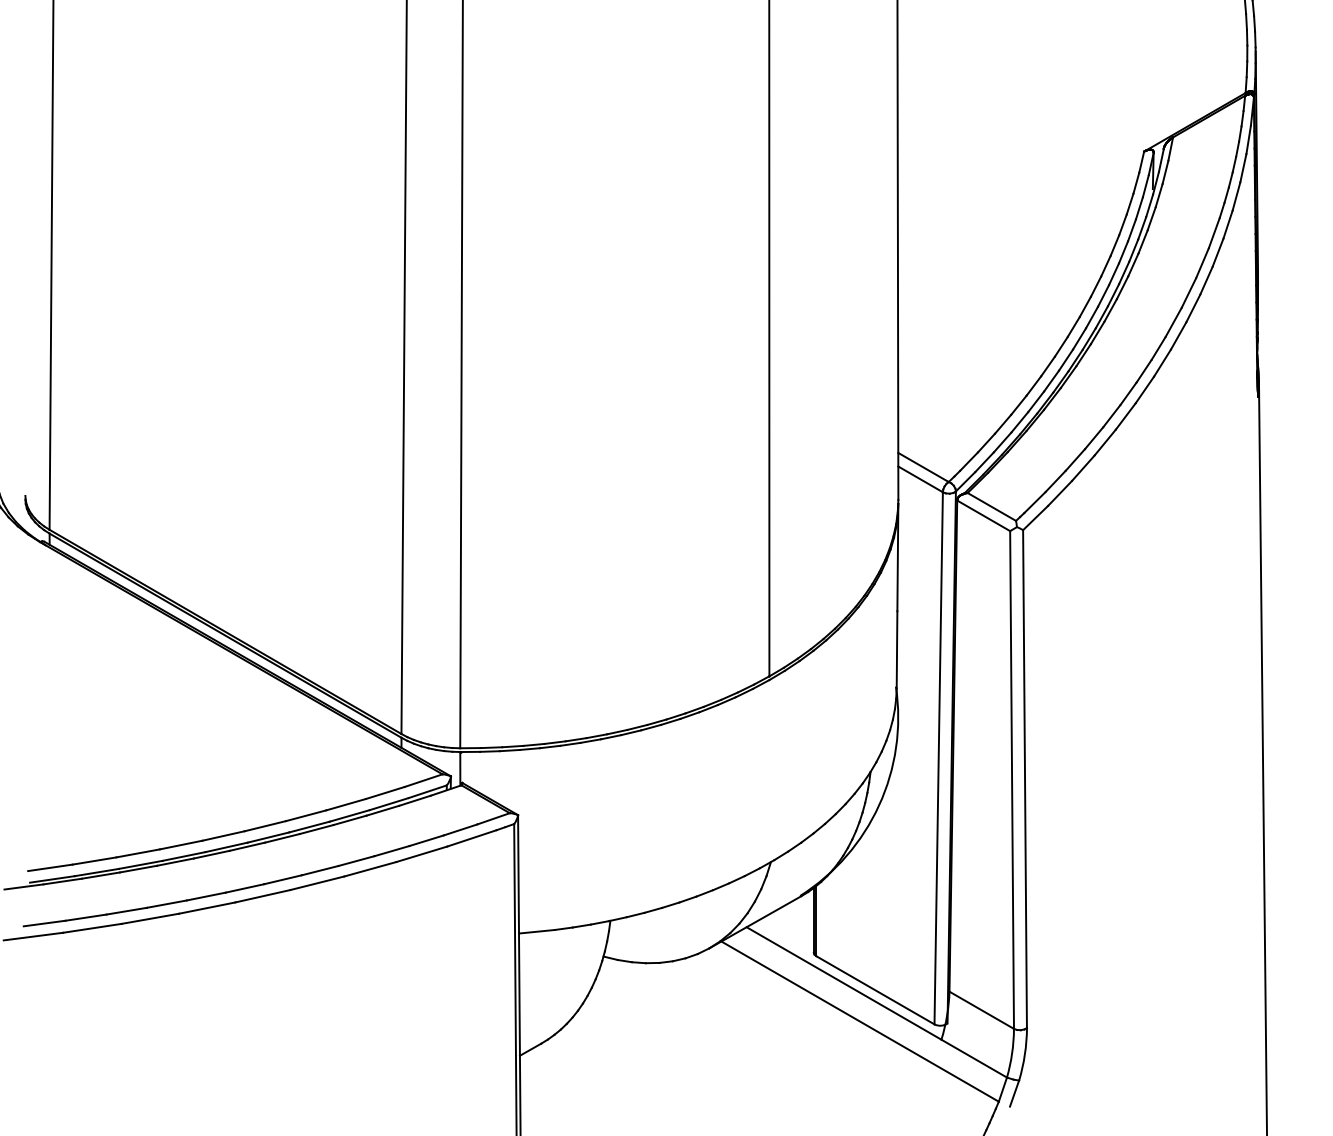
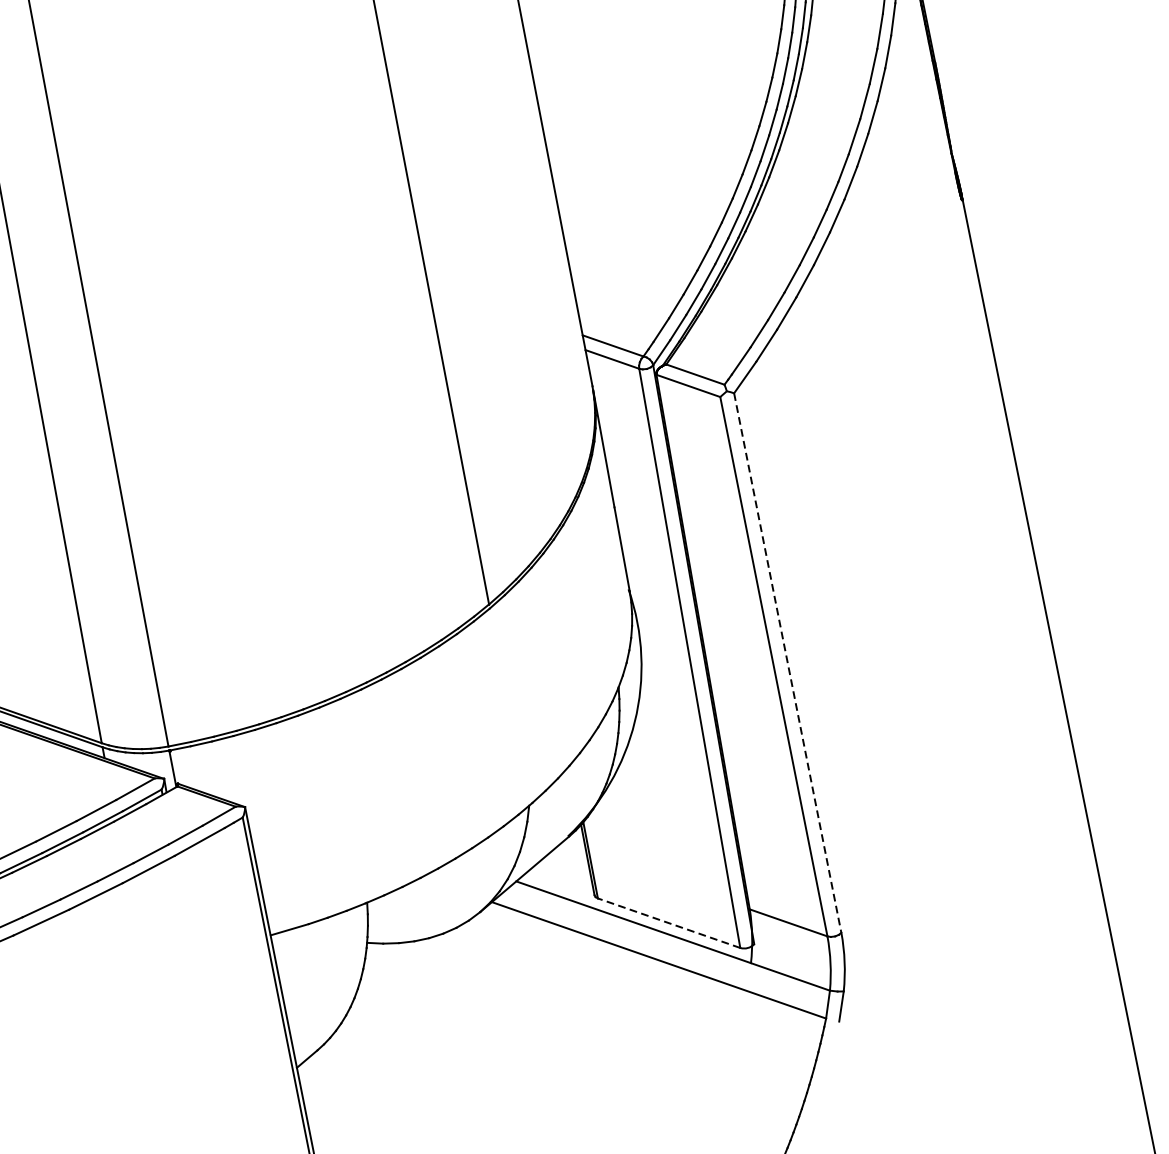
line: (1025, 779) -> (788, 663), solid -> dashed
line: (874, 990) -> (668, 923), solid -> dashed

